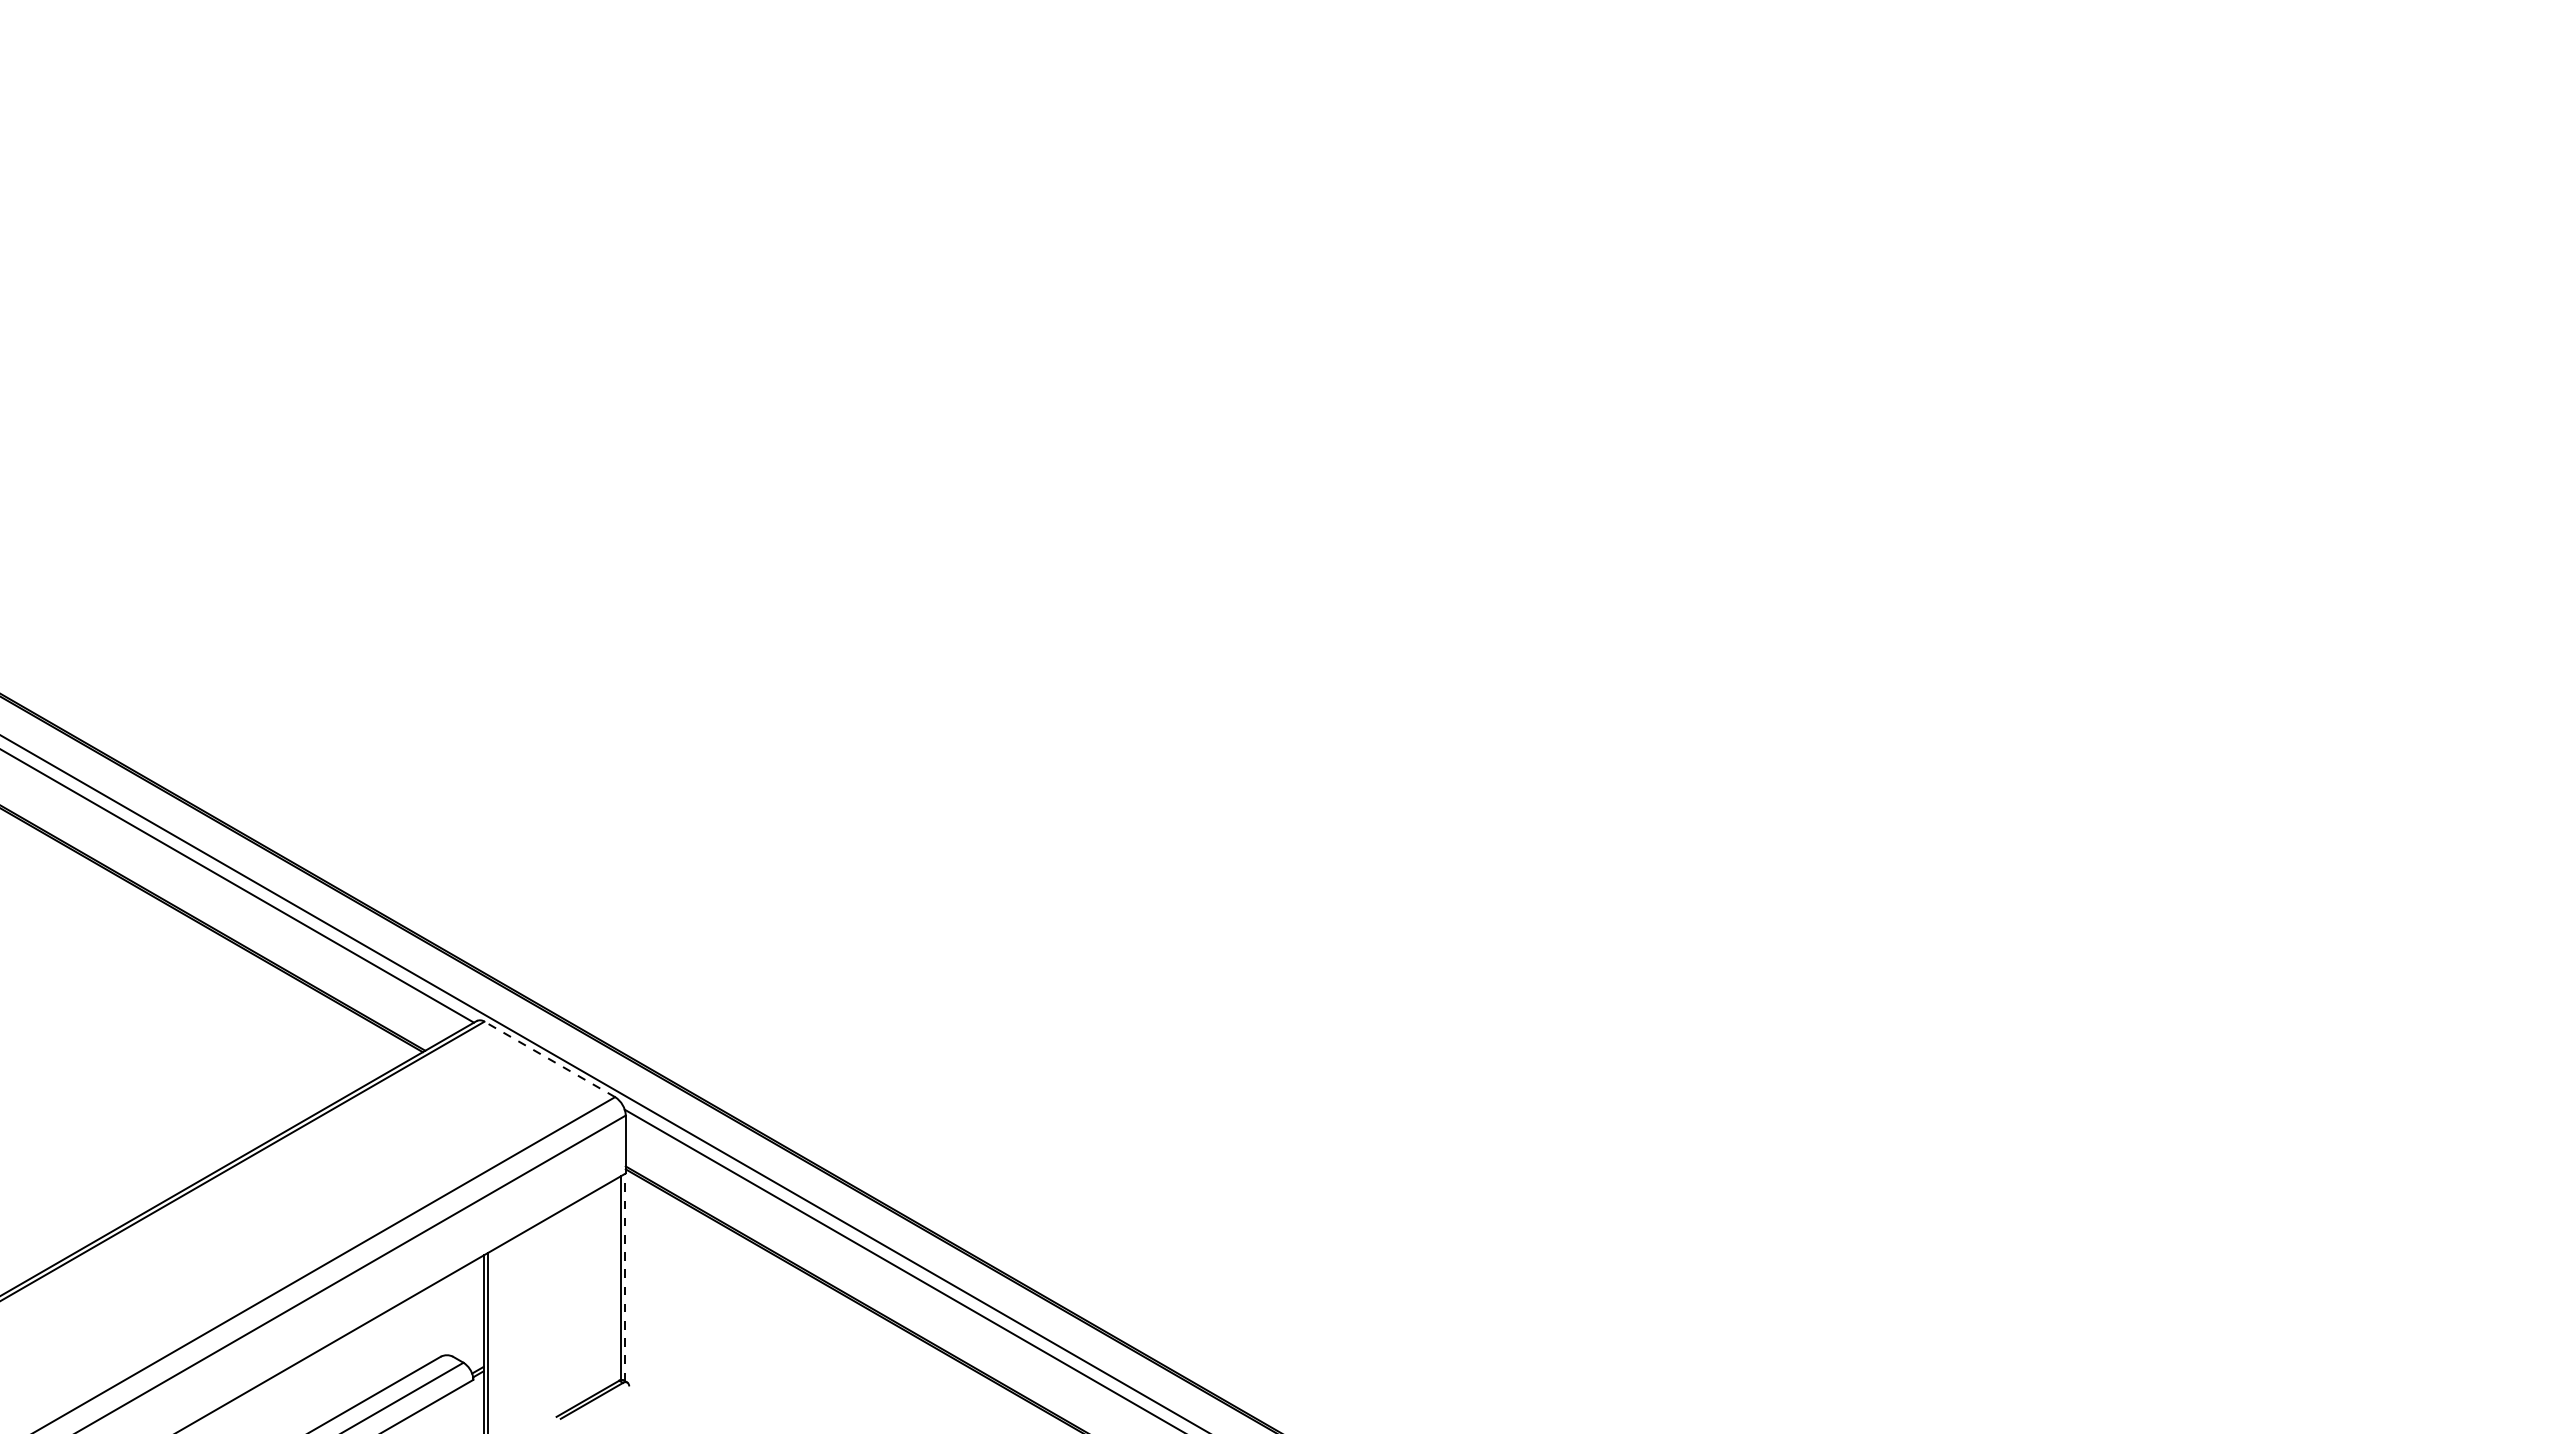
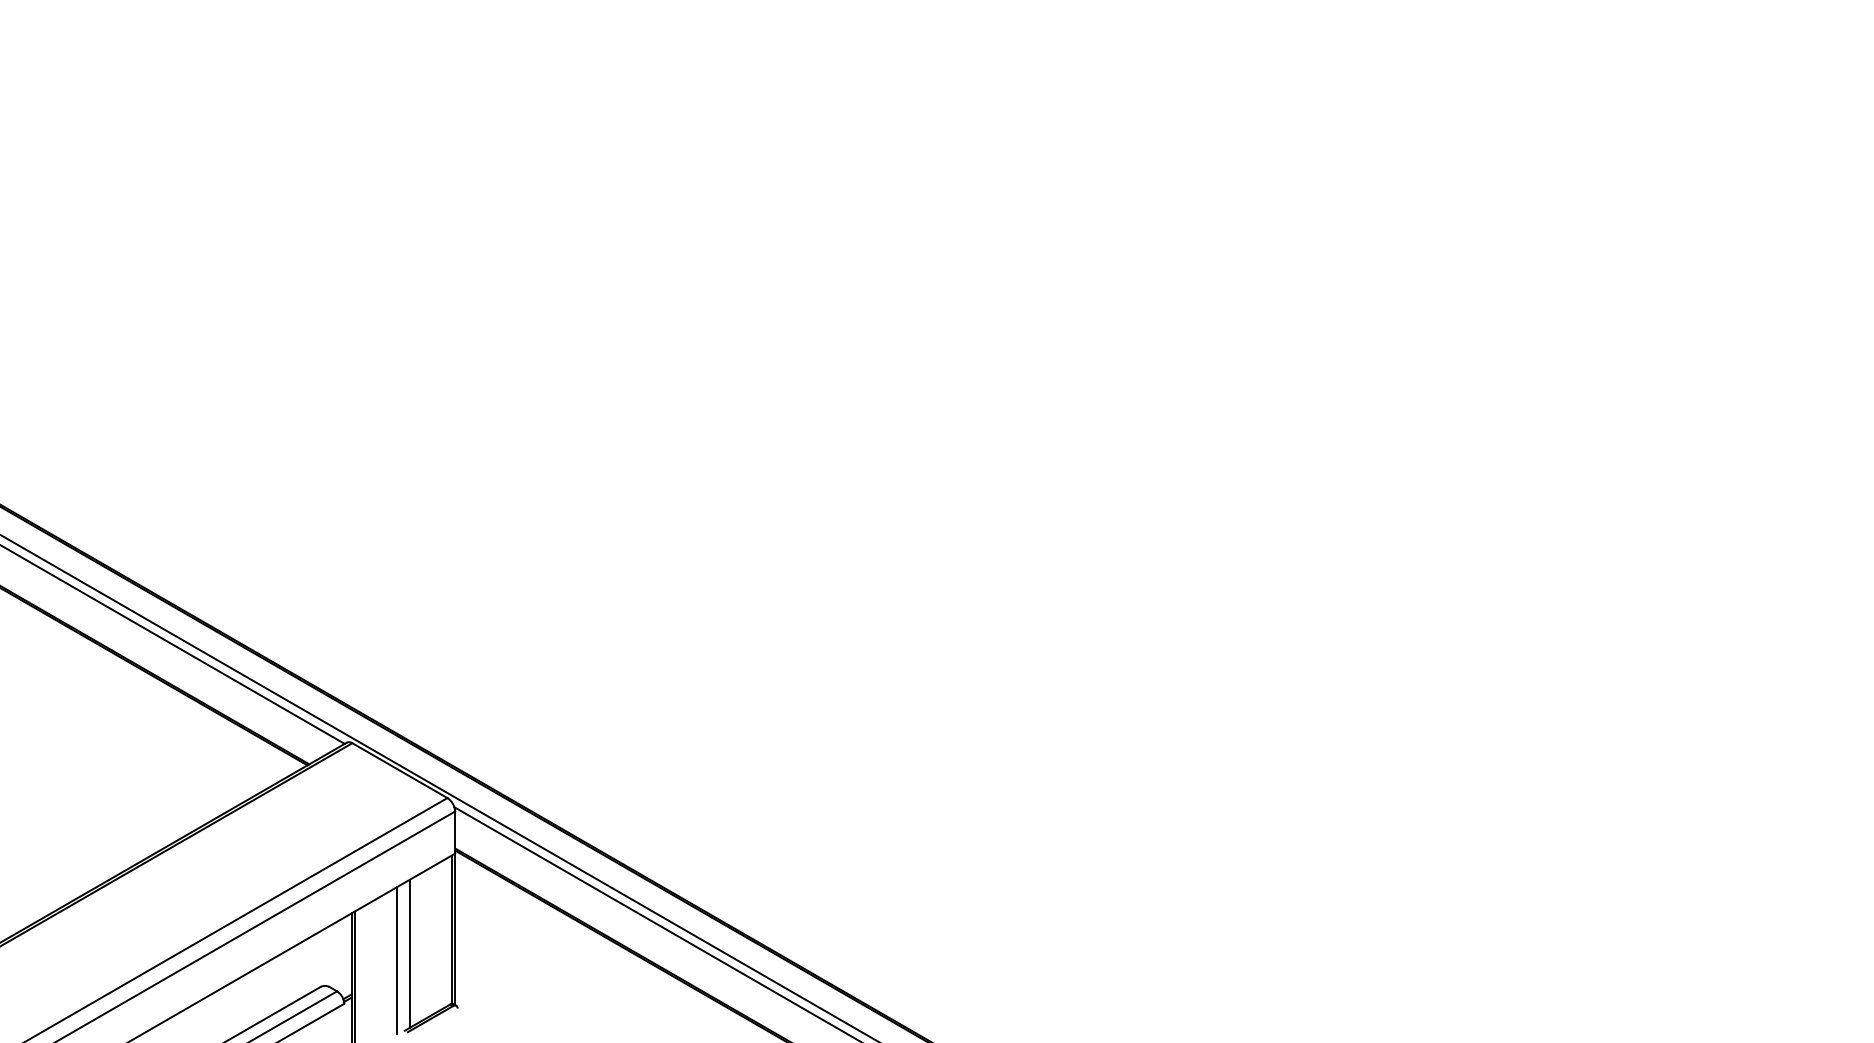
line: (549, 1059) -> (399, 770), dashed -> solid
line: (625, 1277) -> (454, 929), dashed -> solid
line: (563, 1310) -> (409, 953), added
line: (545, 1320) -> (396, 960), added

